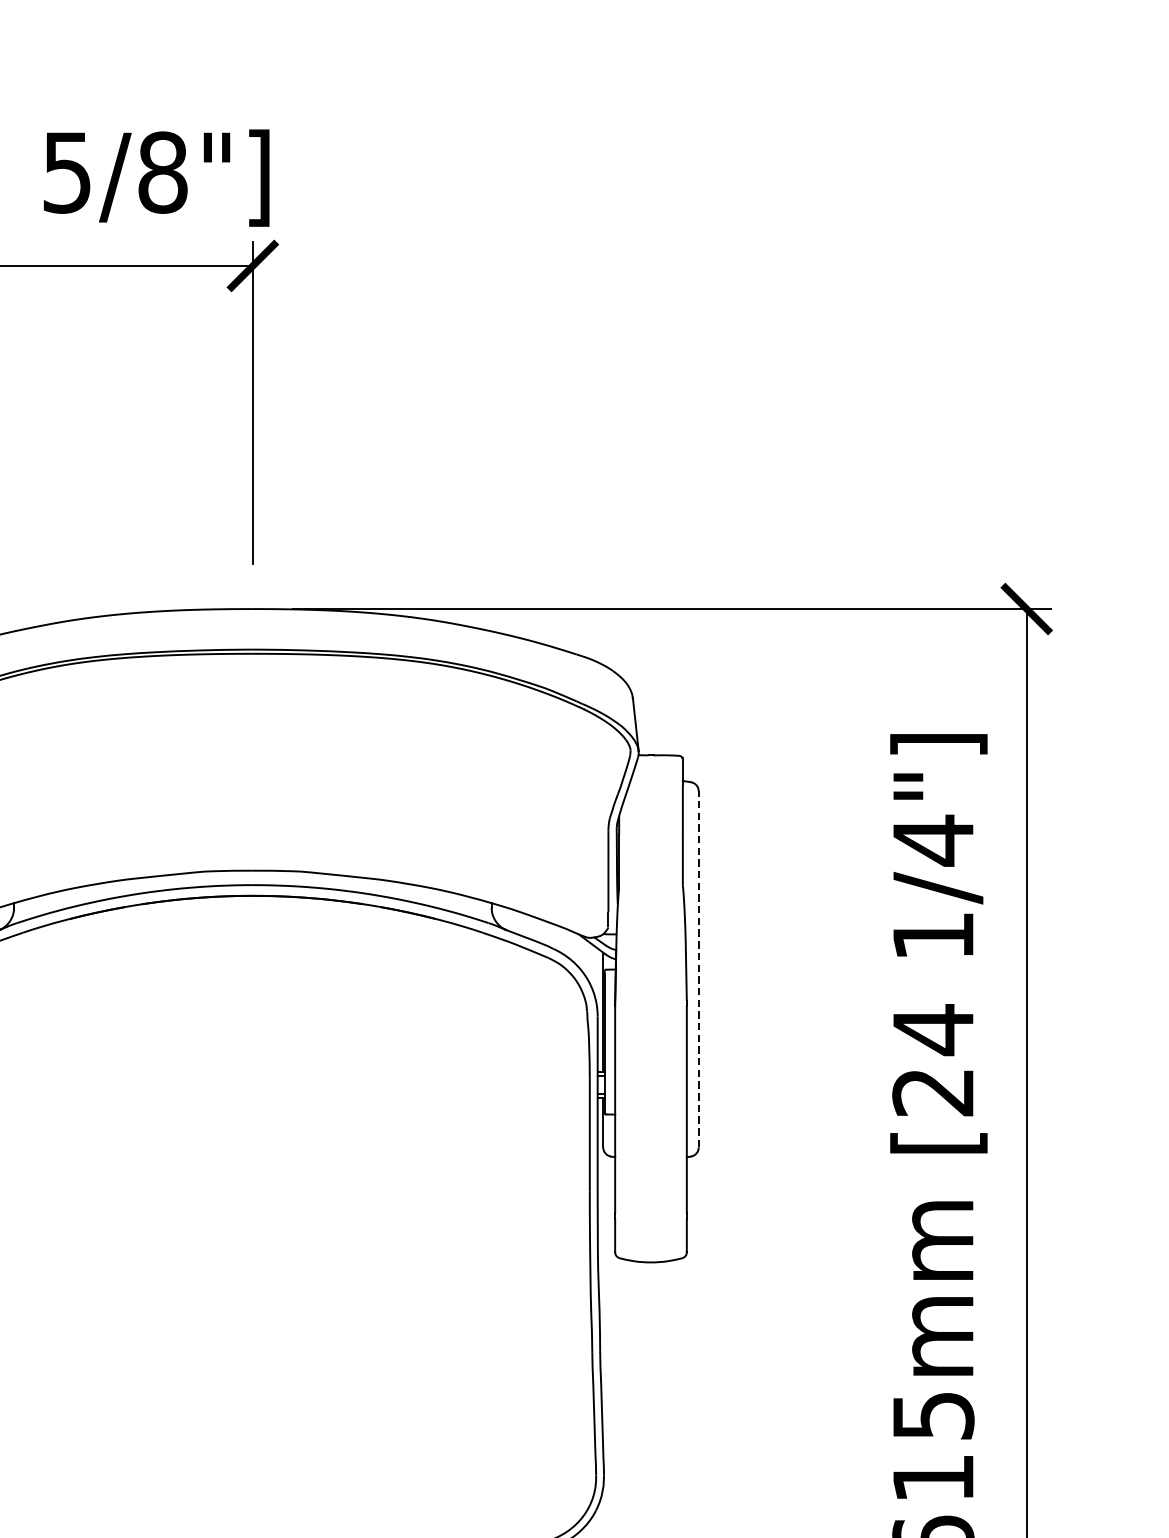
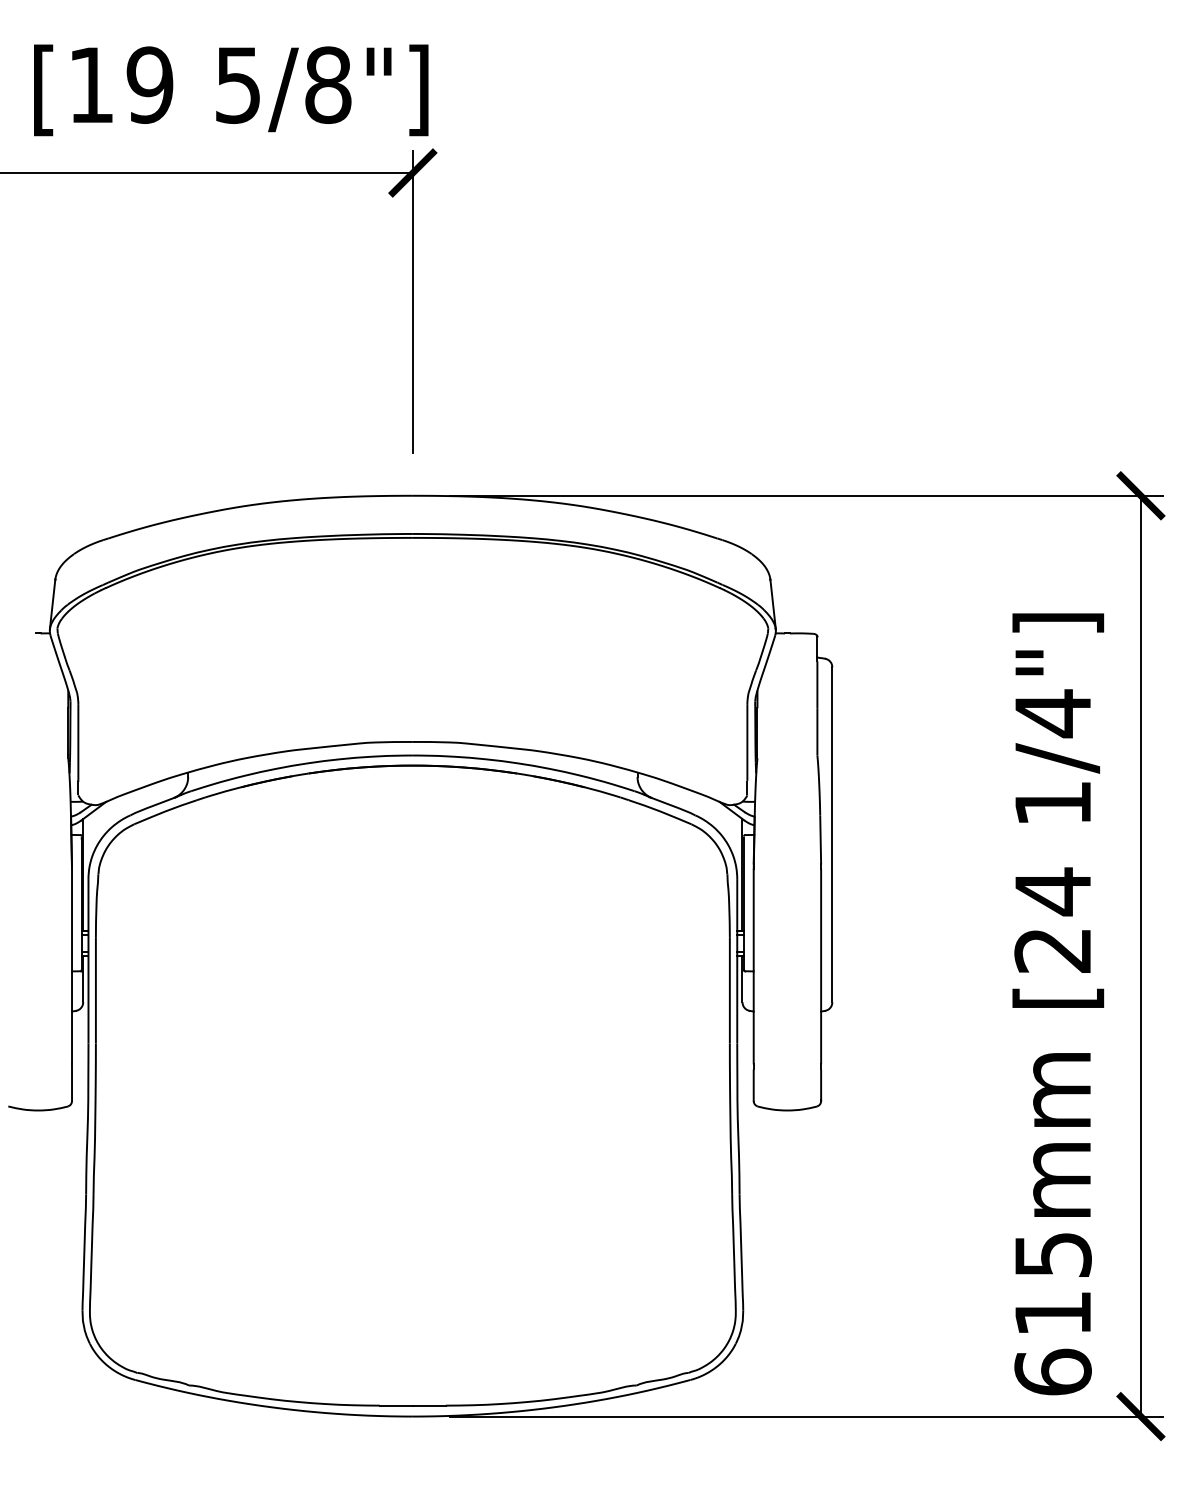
line: (698, 969) -> (832, 834), dashed -> solid

